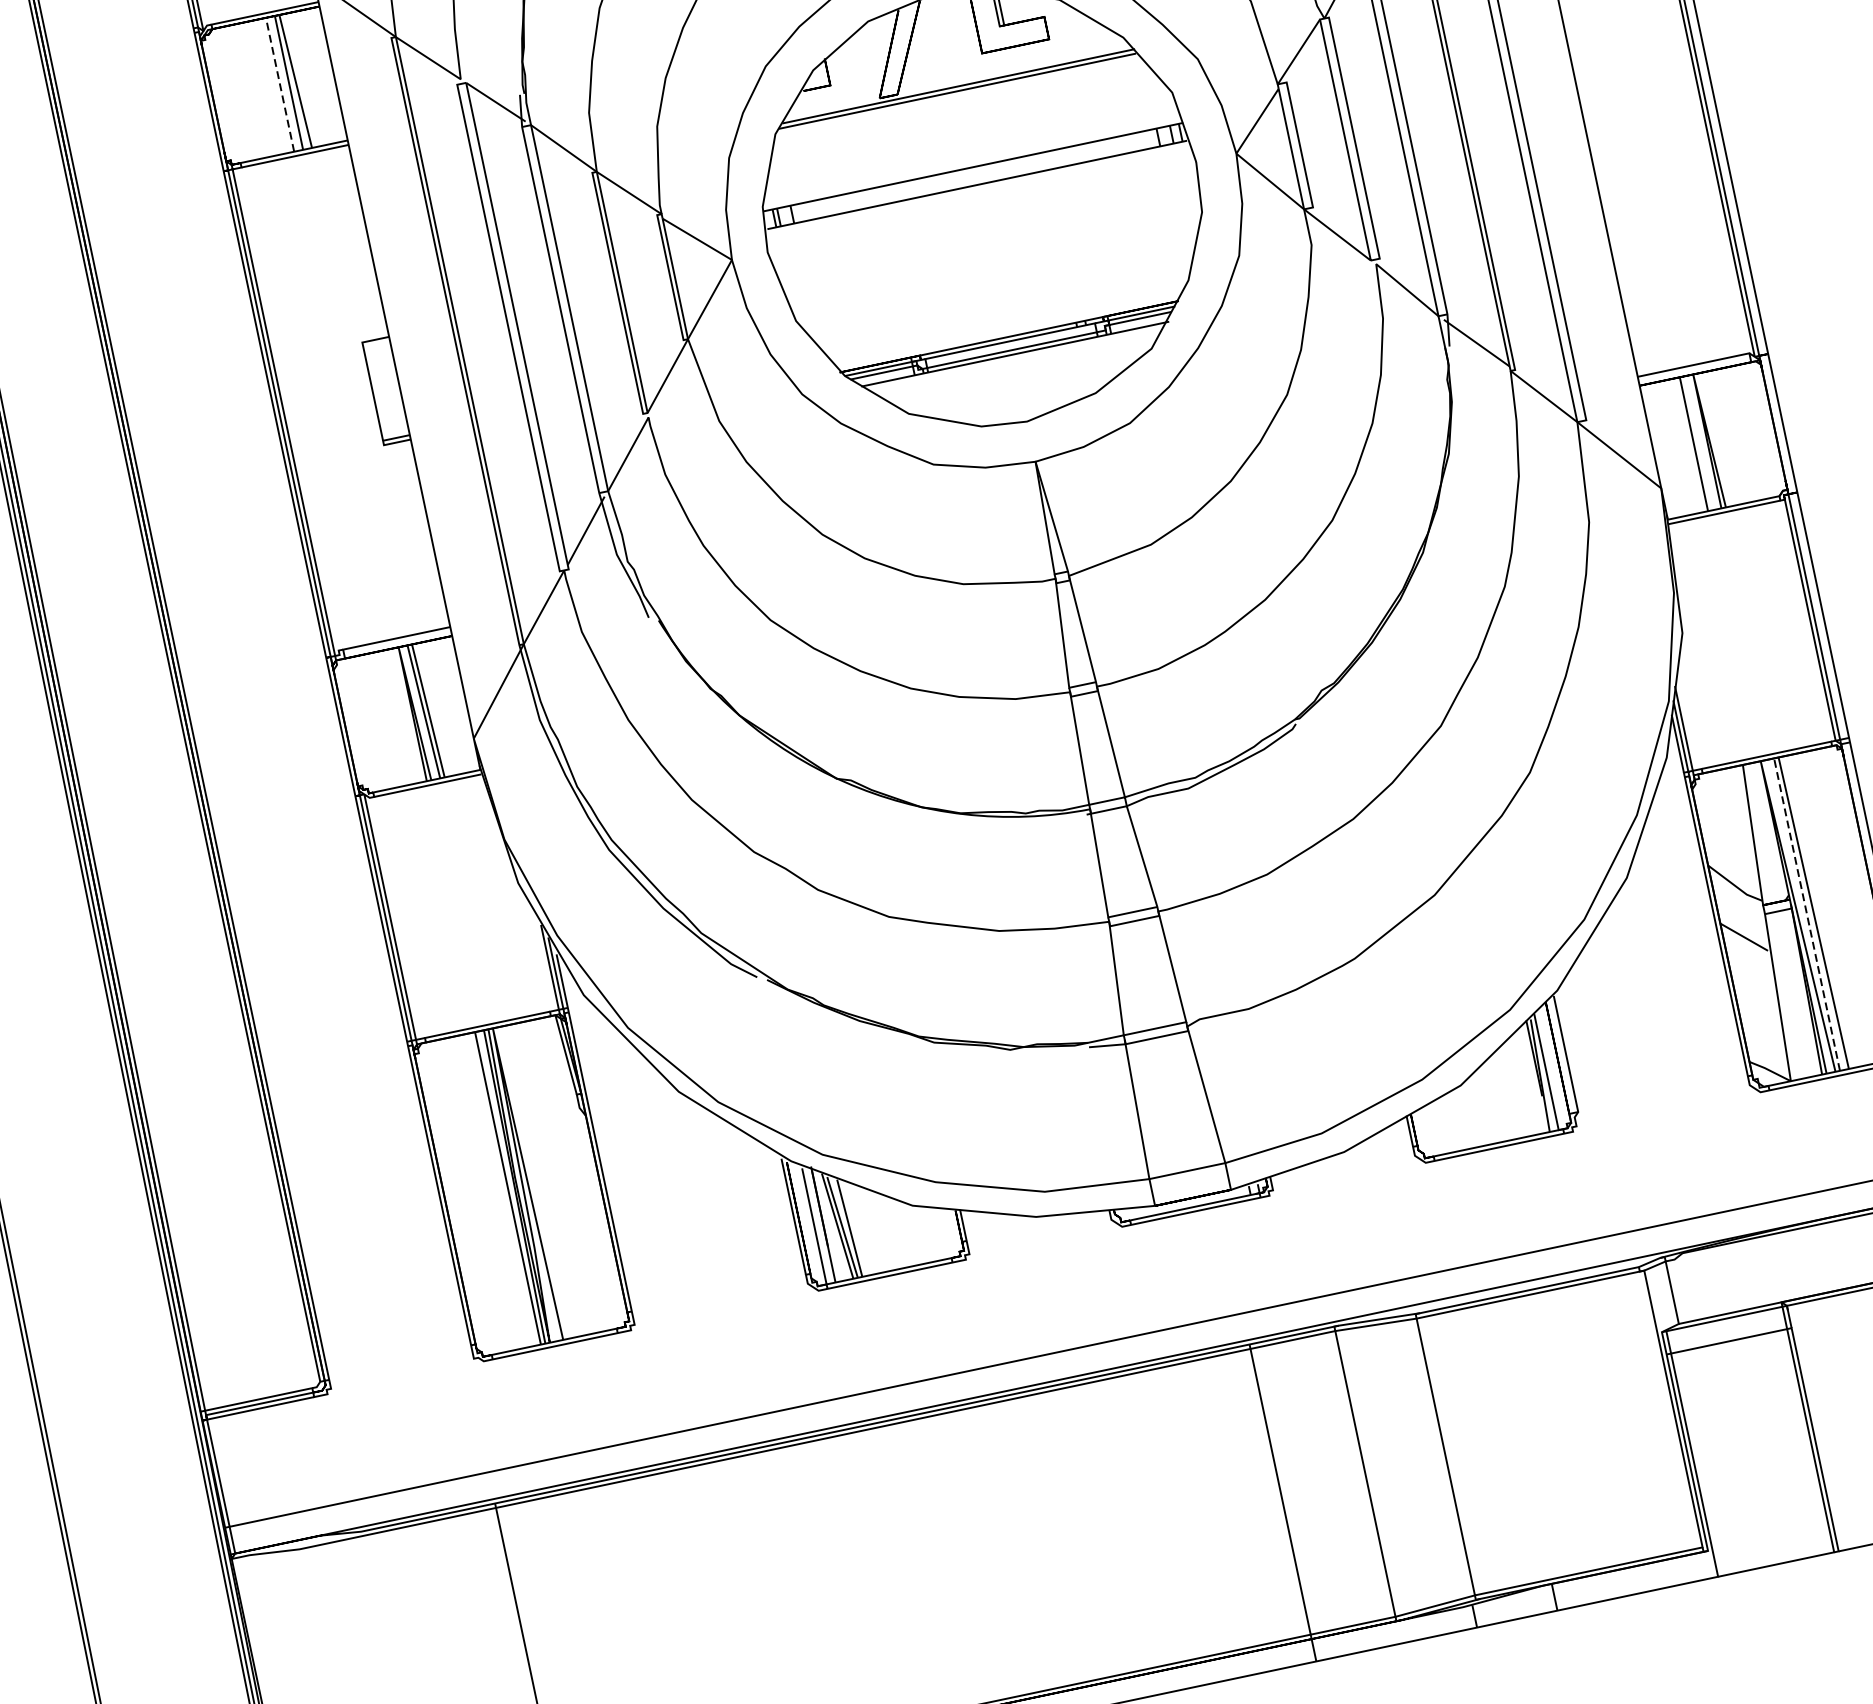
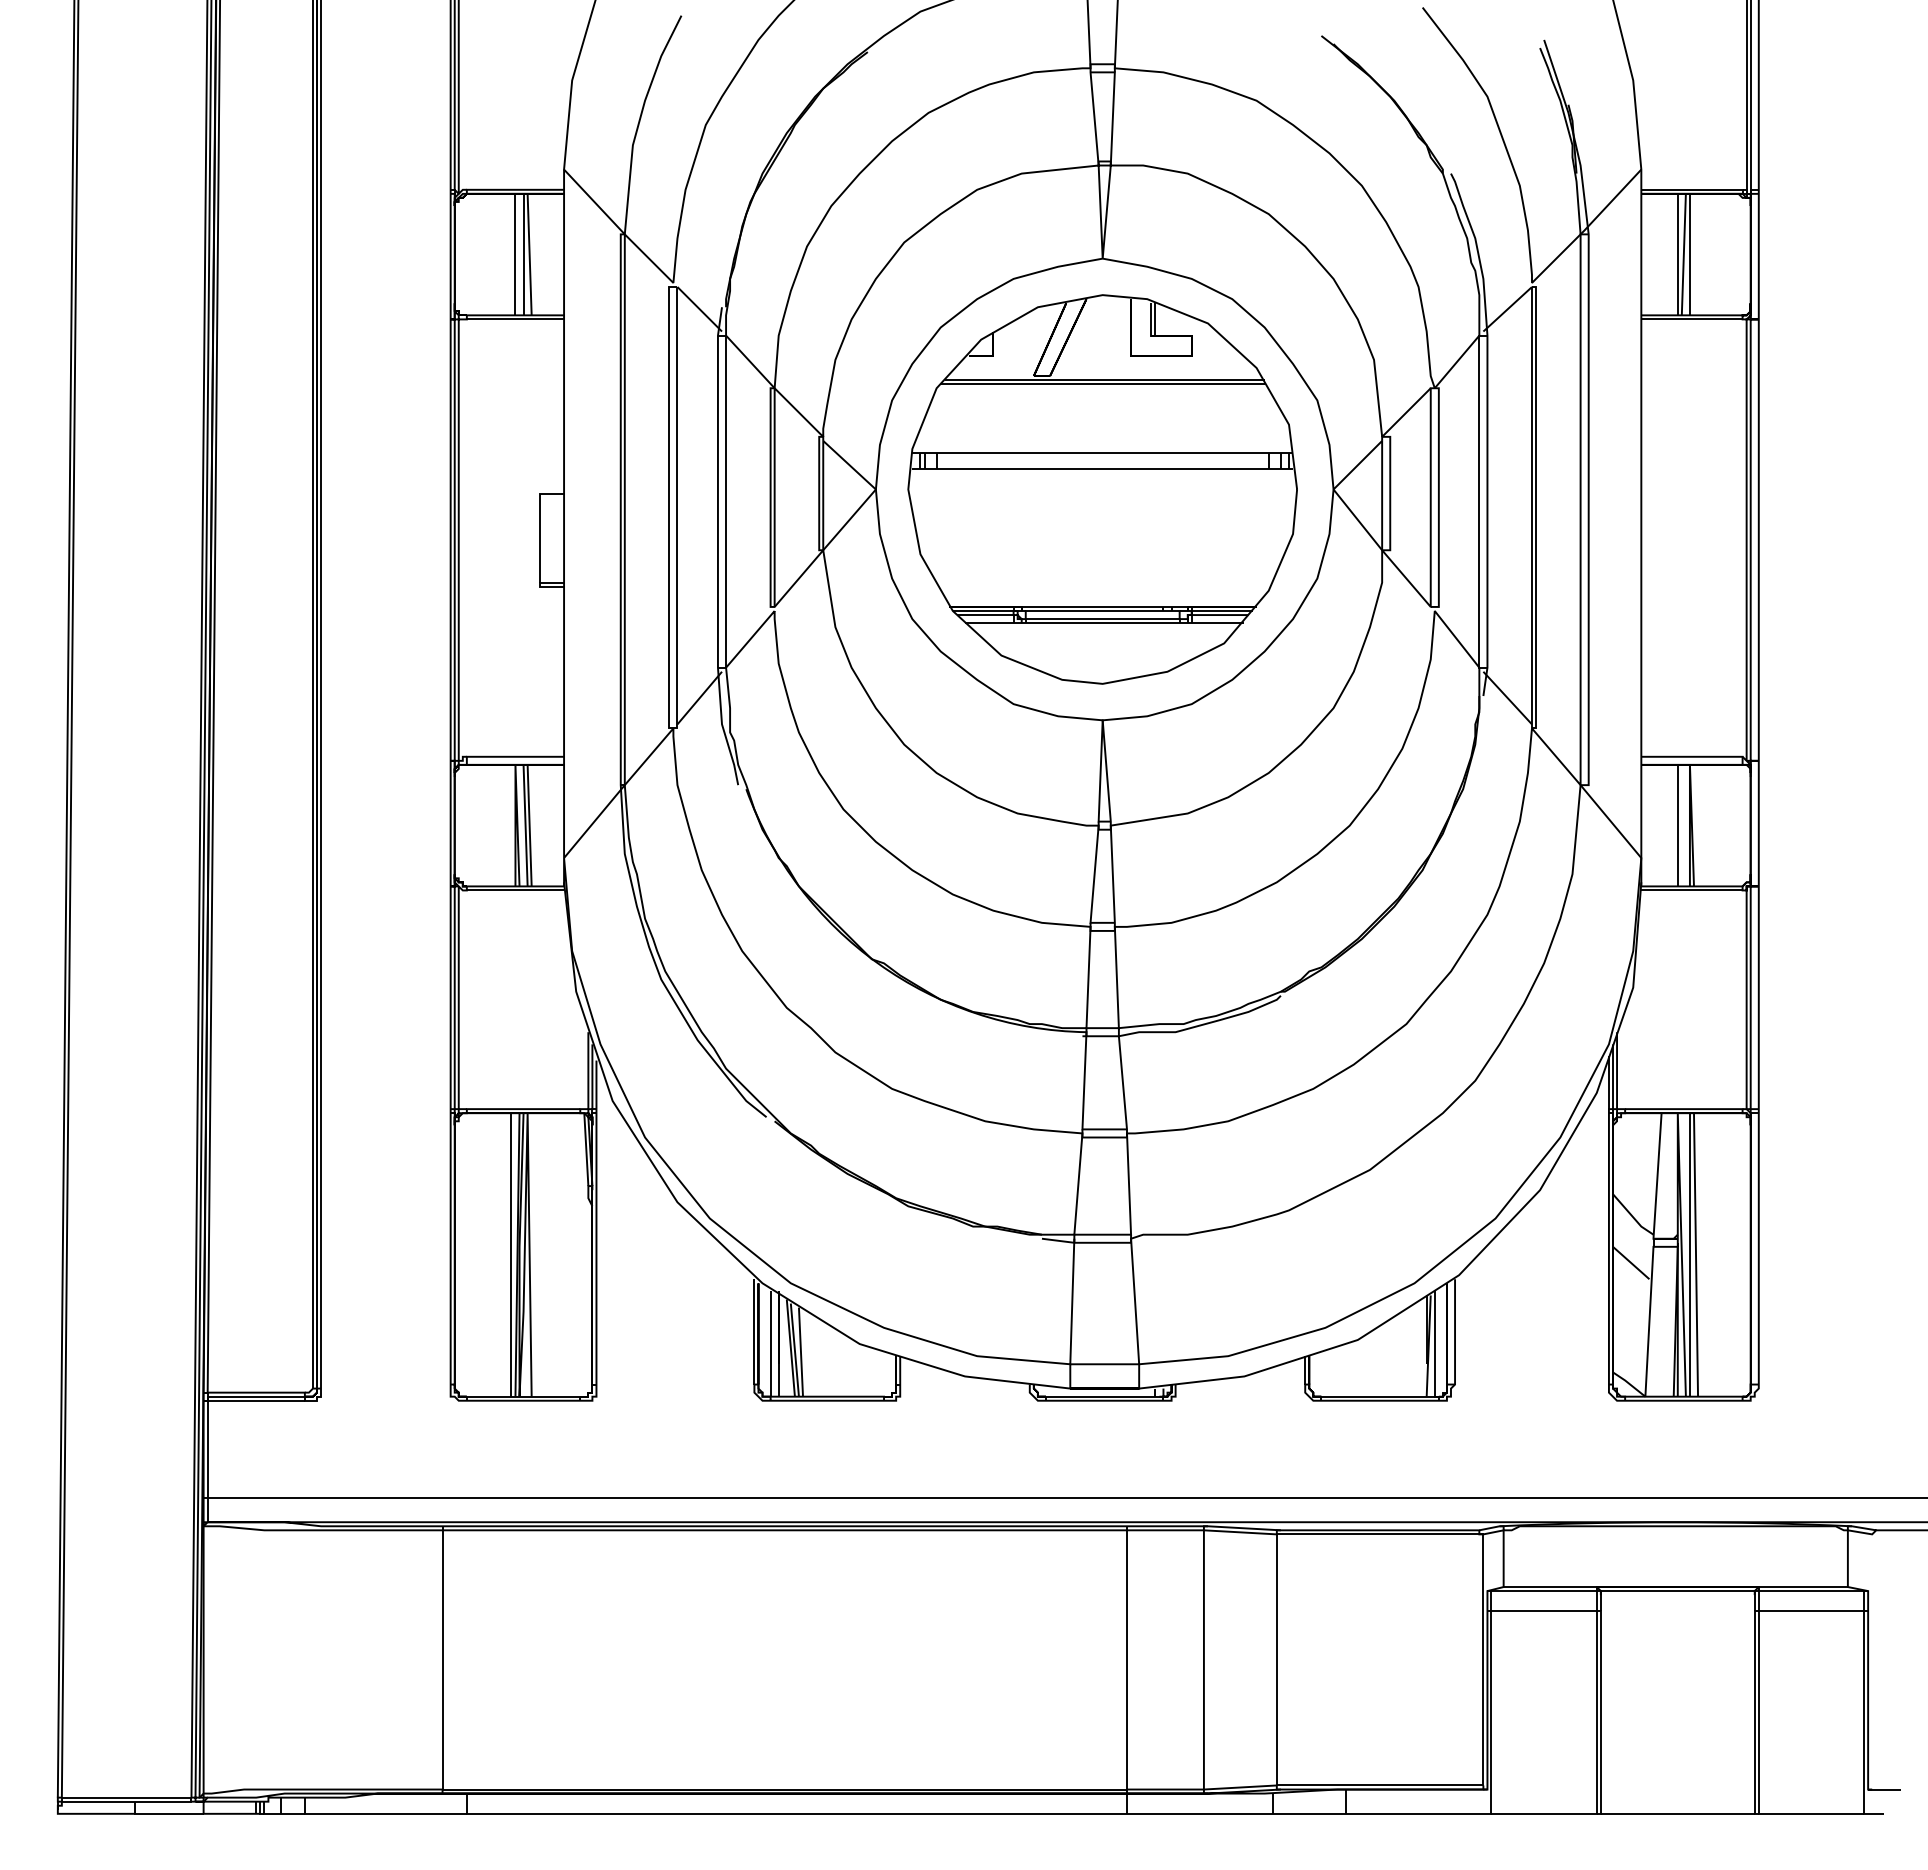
line: (280, 84) -> (515, 254), dashed -> solid
line: (1806, 914) -> (1689, 1254), dashed -> solid

